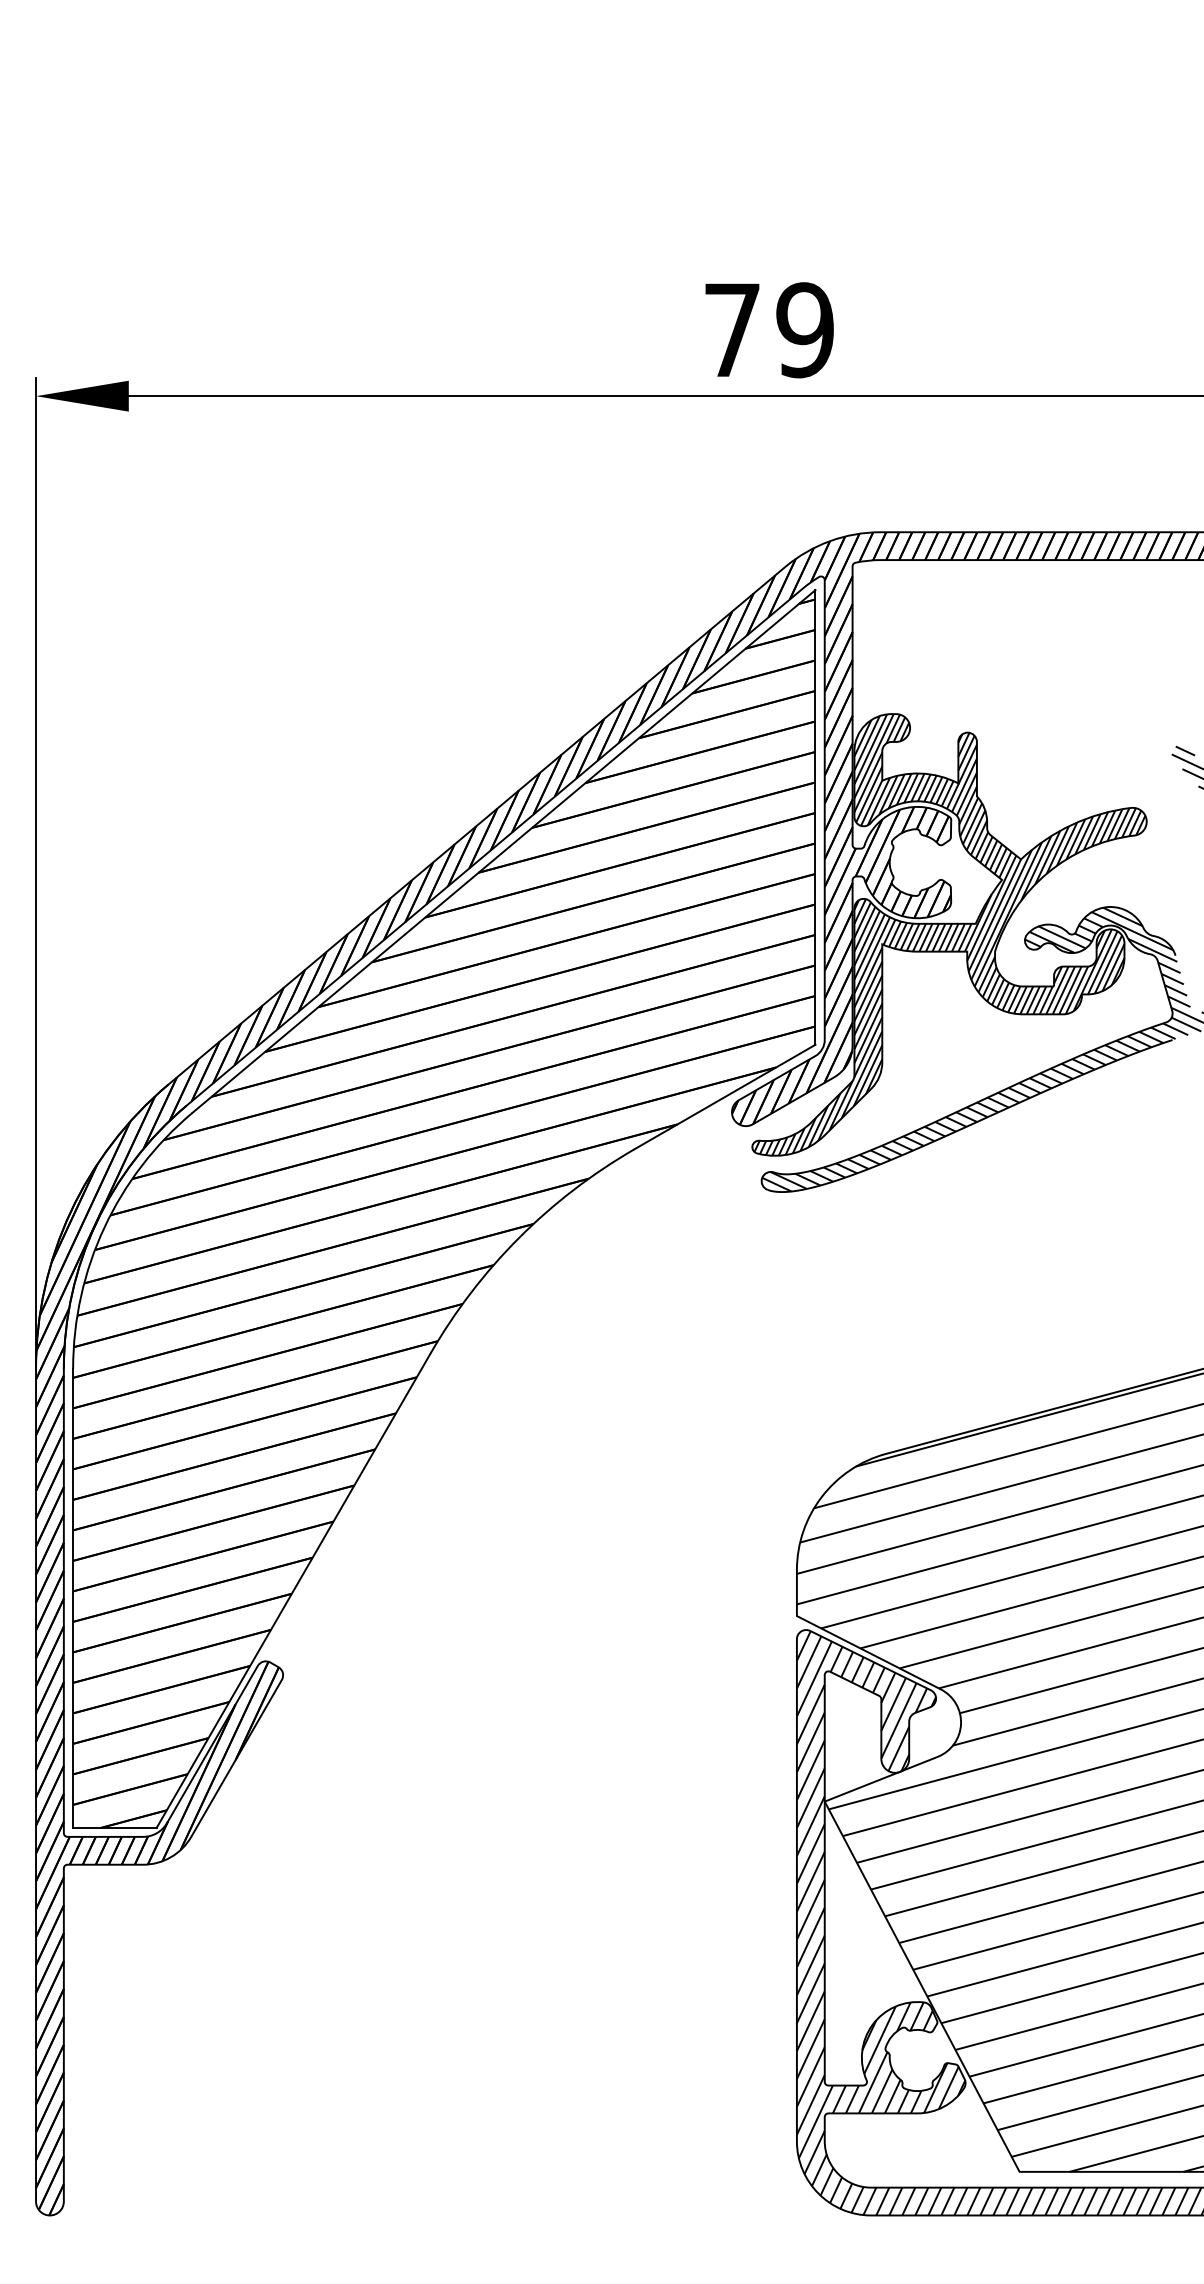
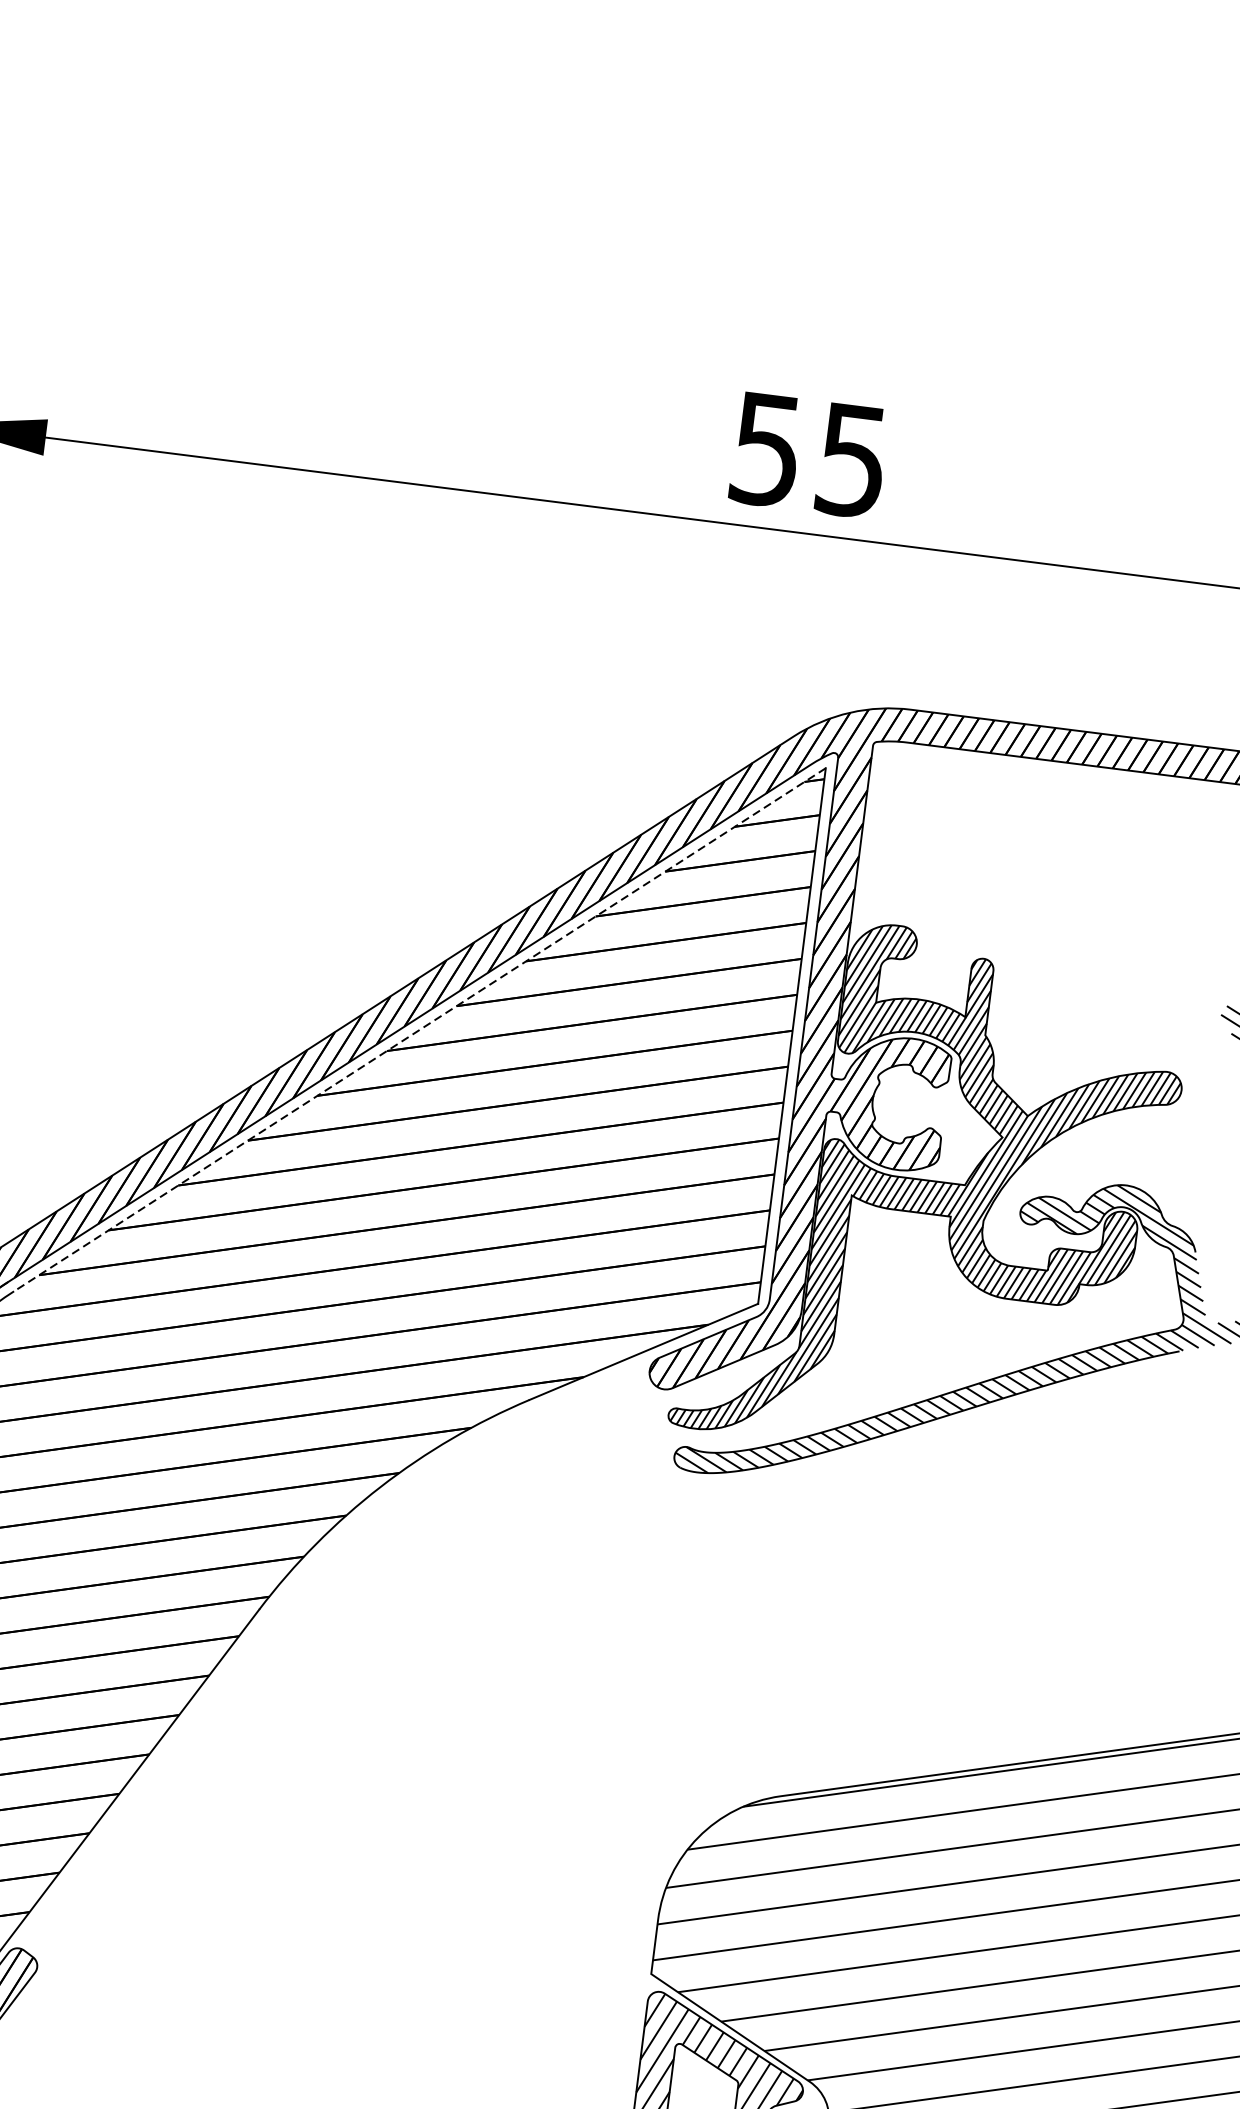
text: (769, 330) -> (810, 455), 79 -> 55
line: (503, 851) -> (419, 1029), solid -> dashed

